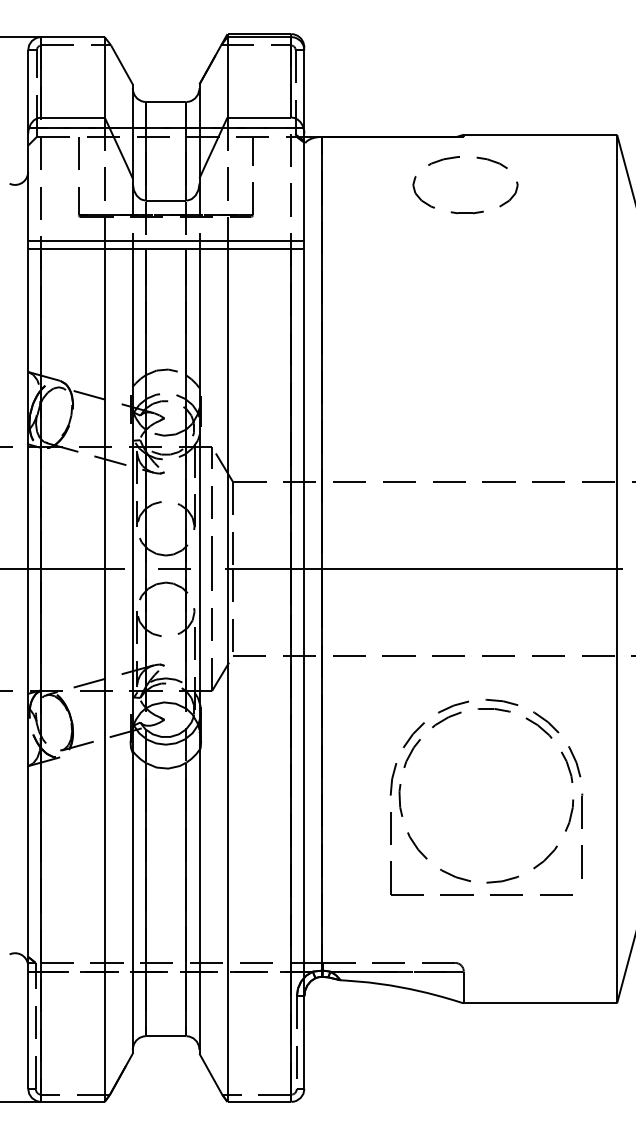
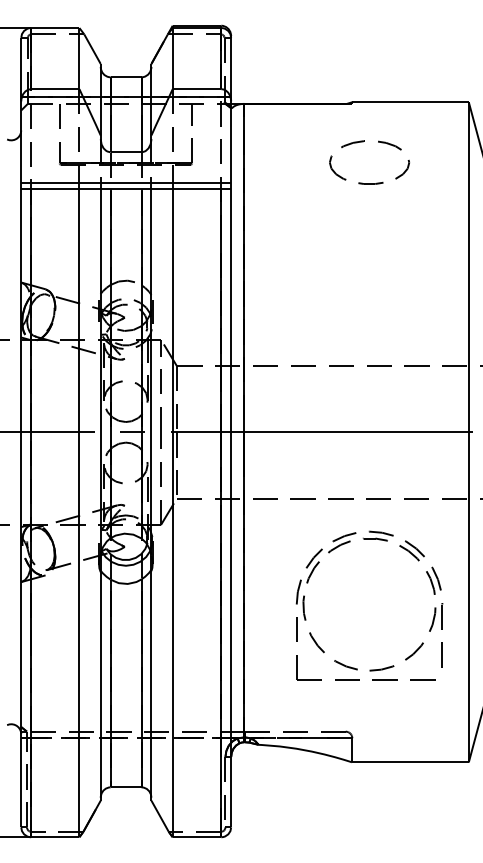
part: (465, 212) -> (369, 183), moved

